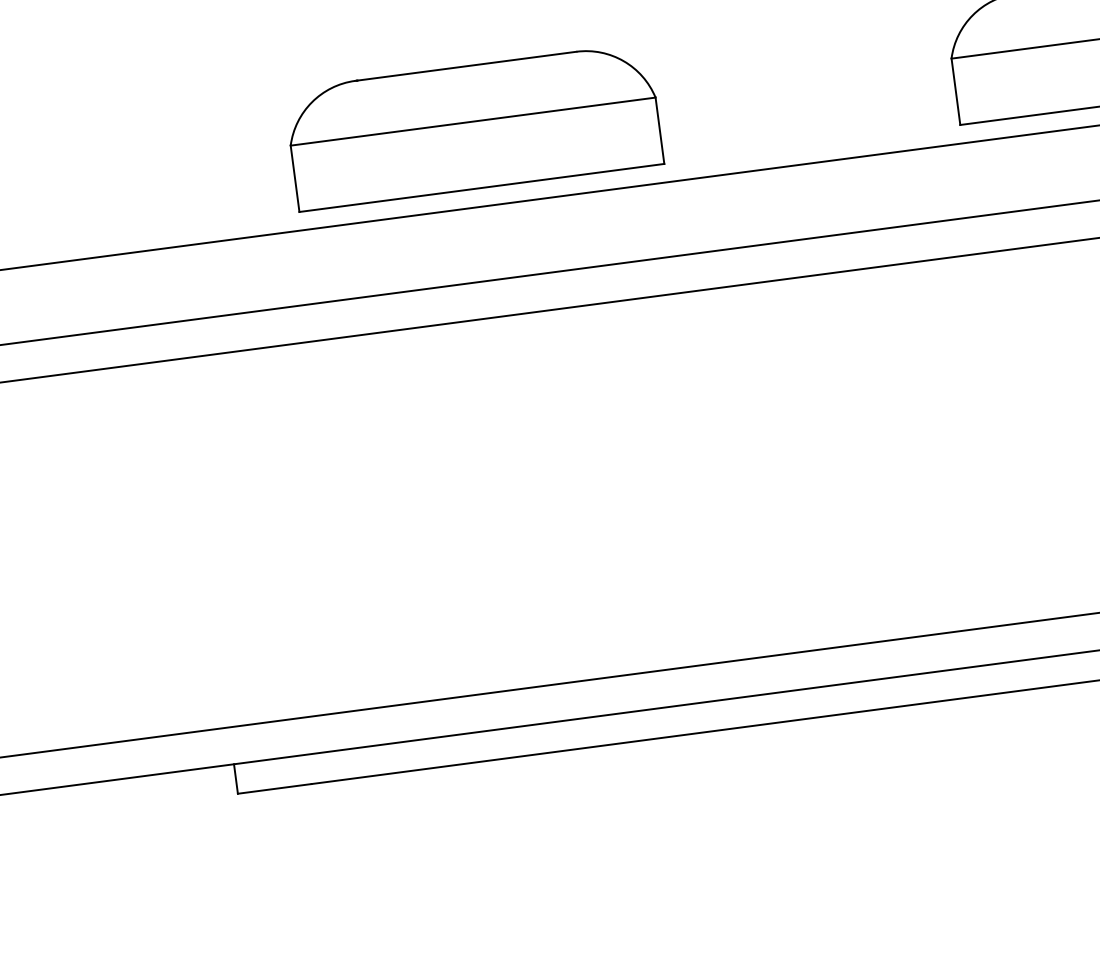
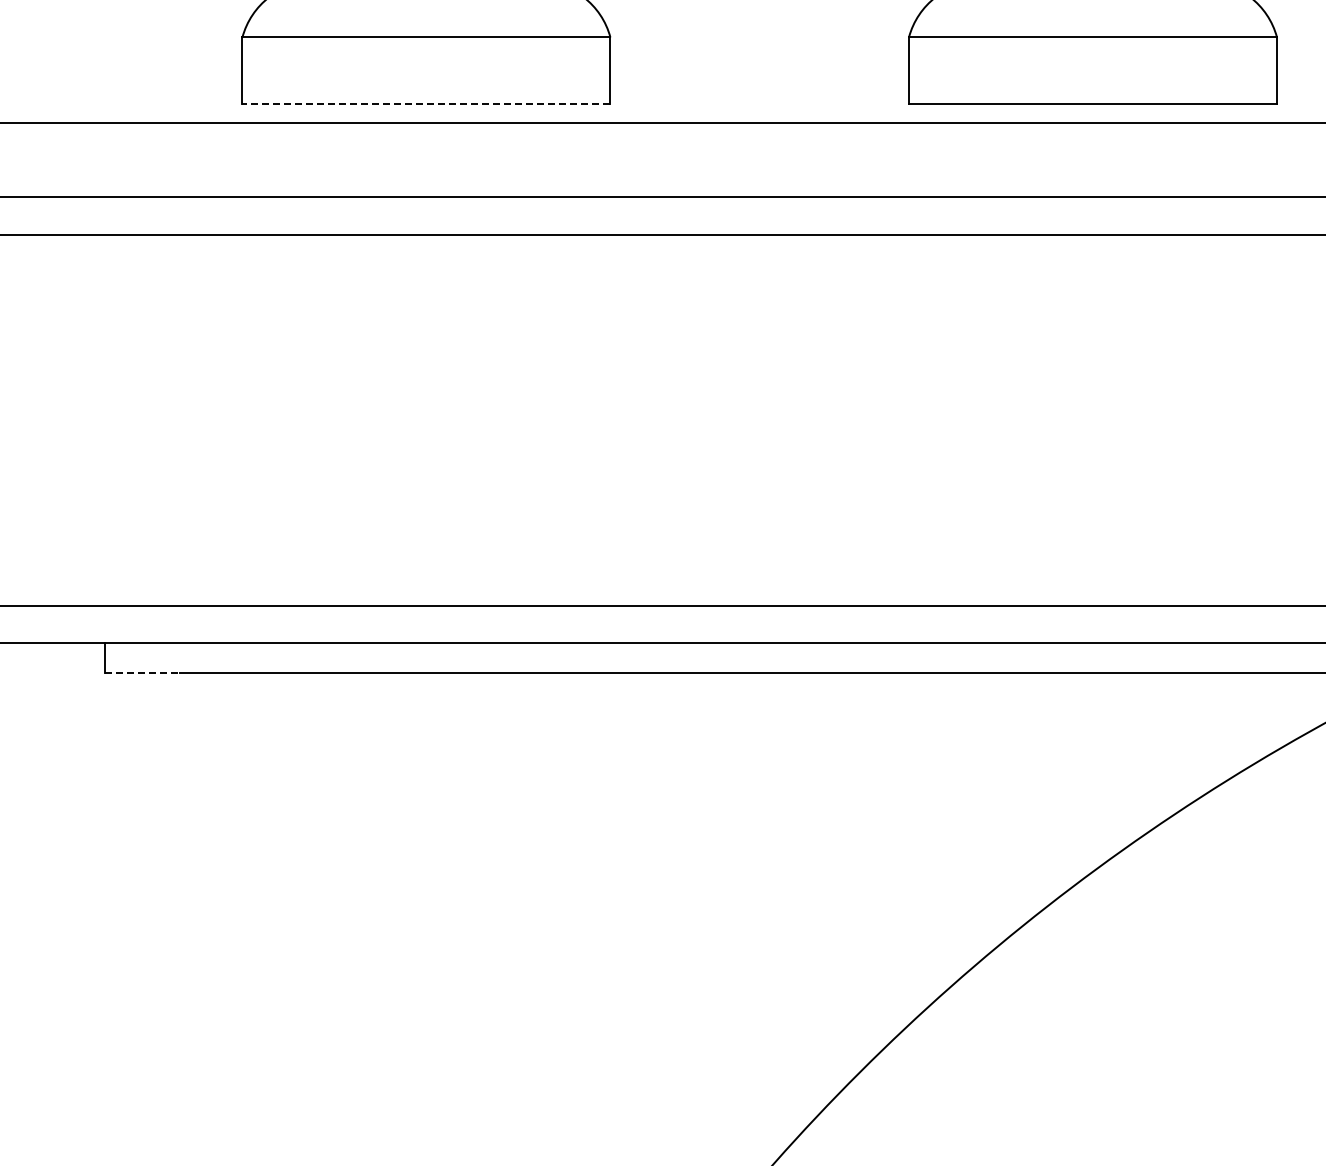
line: (480, 188) -> (425, 104), solid -> dashed
line: (275, 789) -> (143, 673), solid -> dashed

